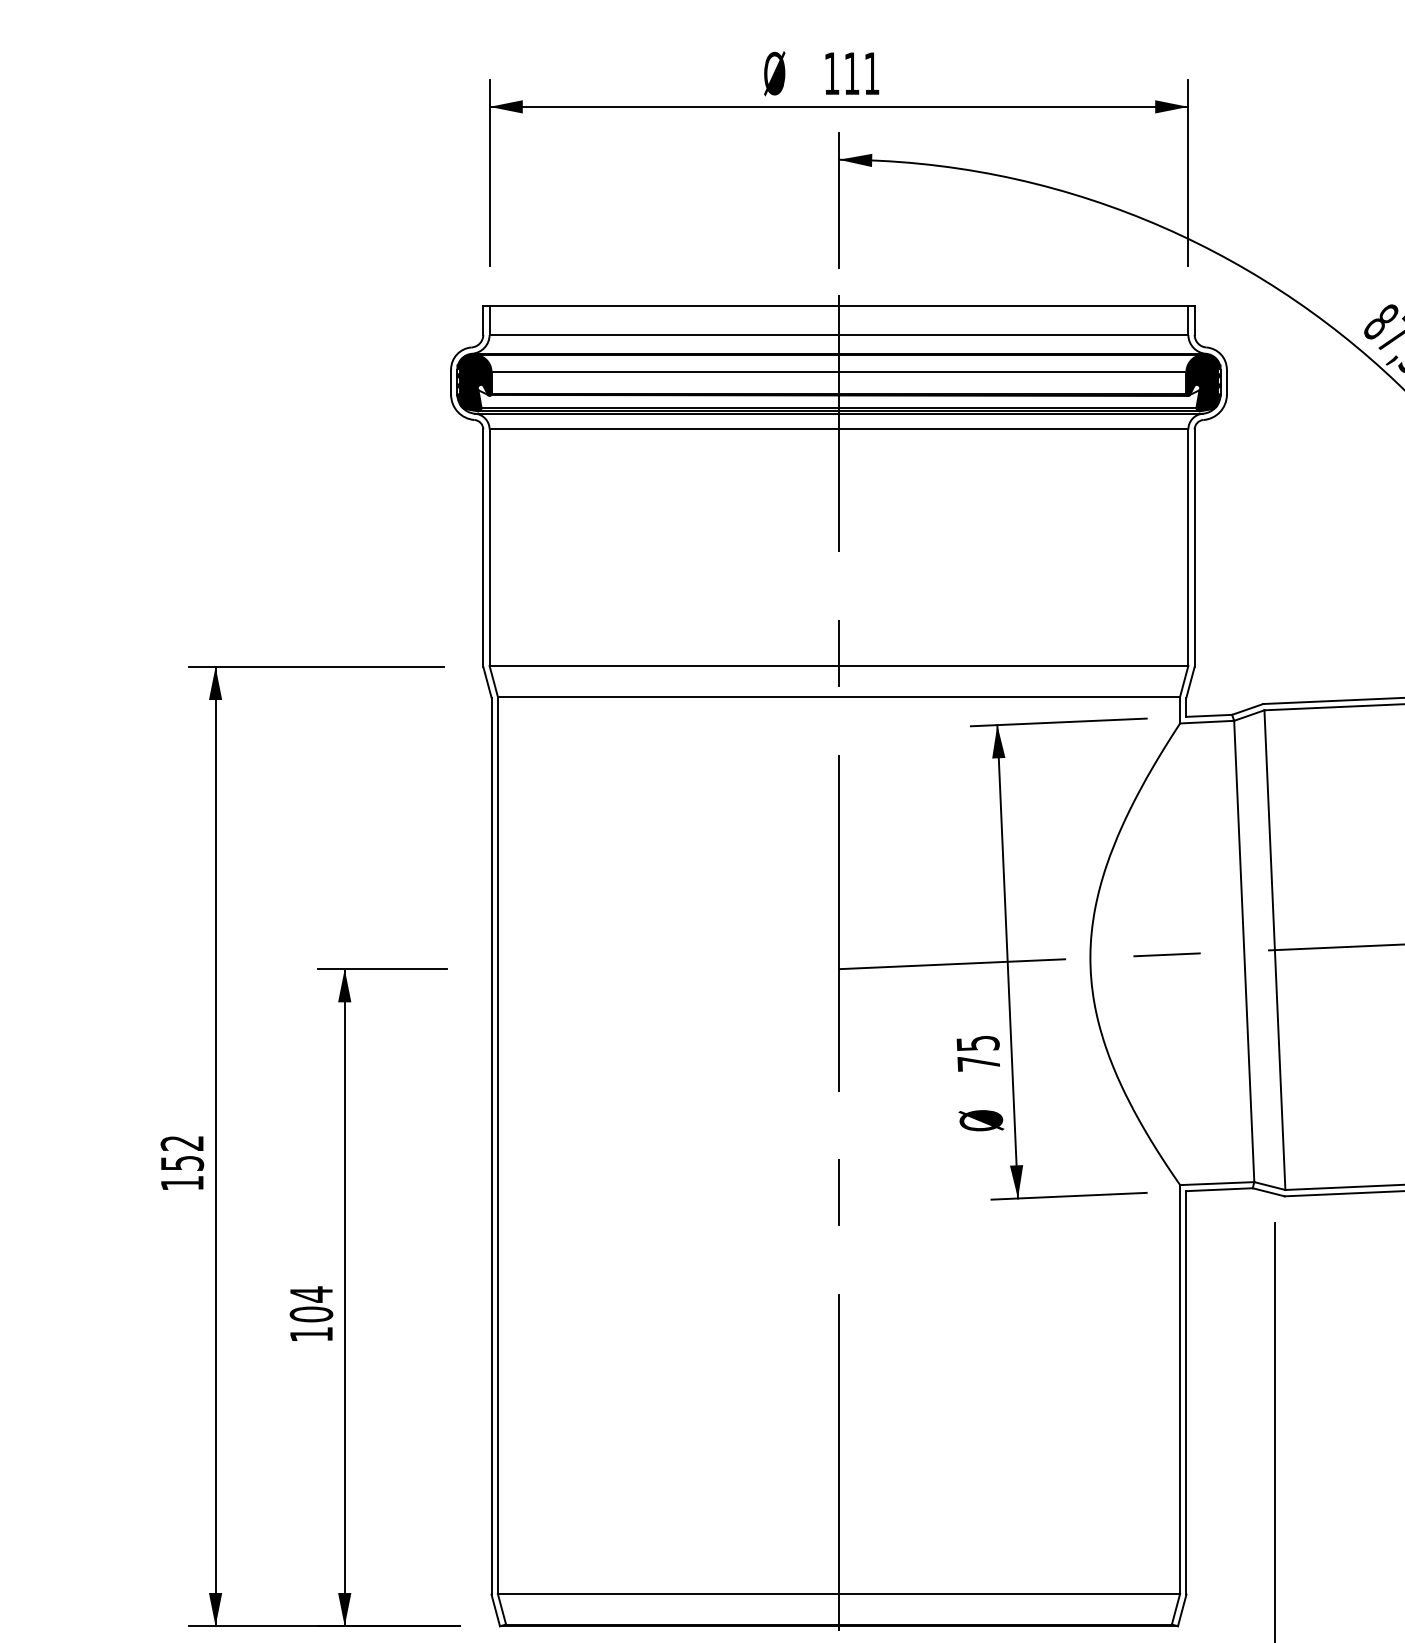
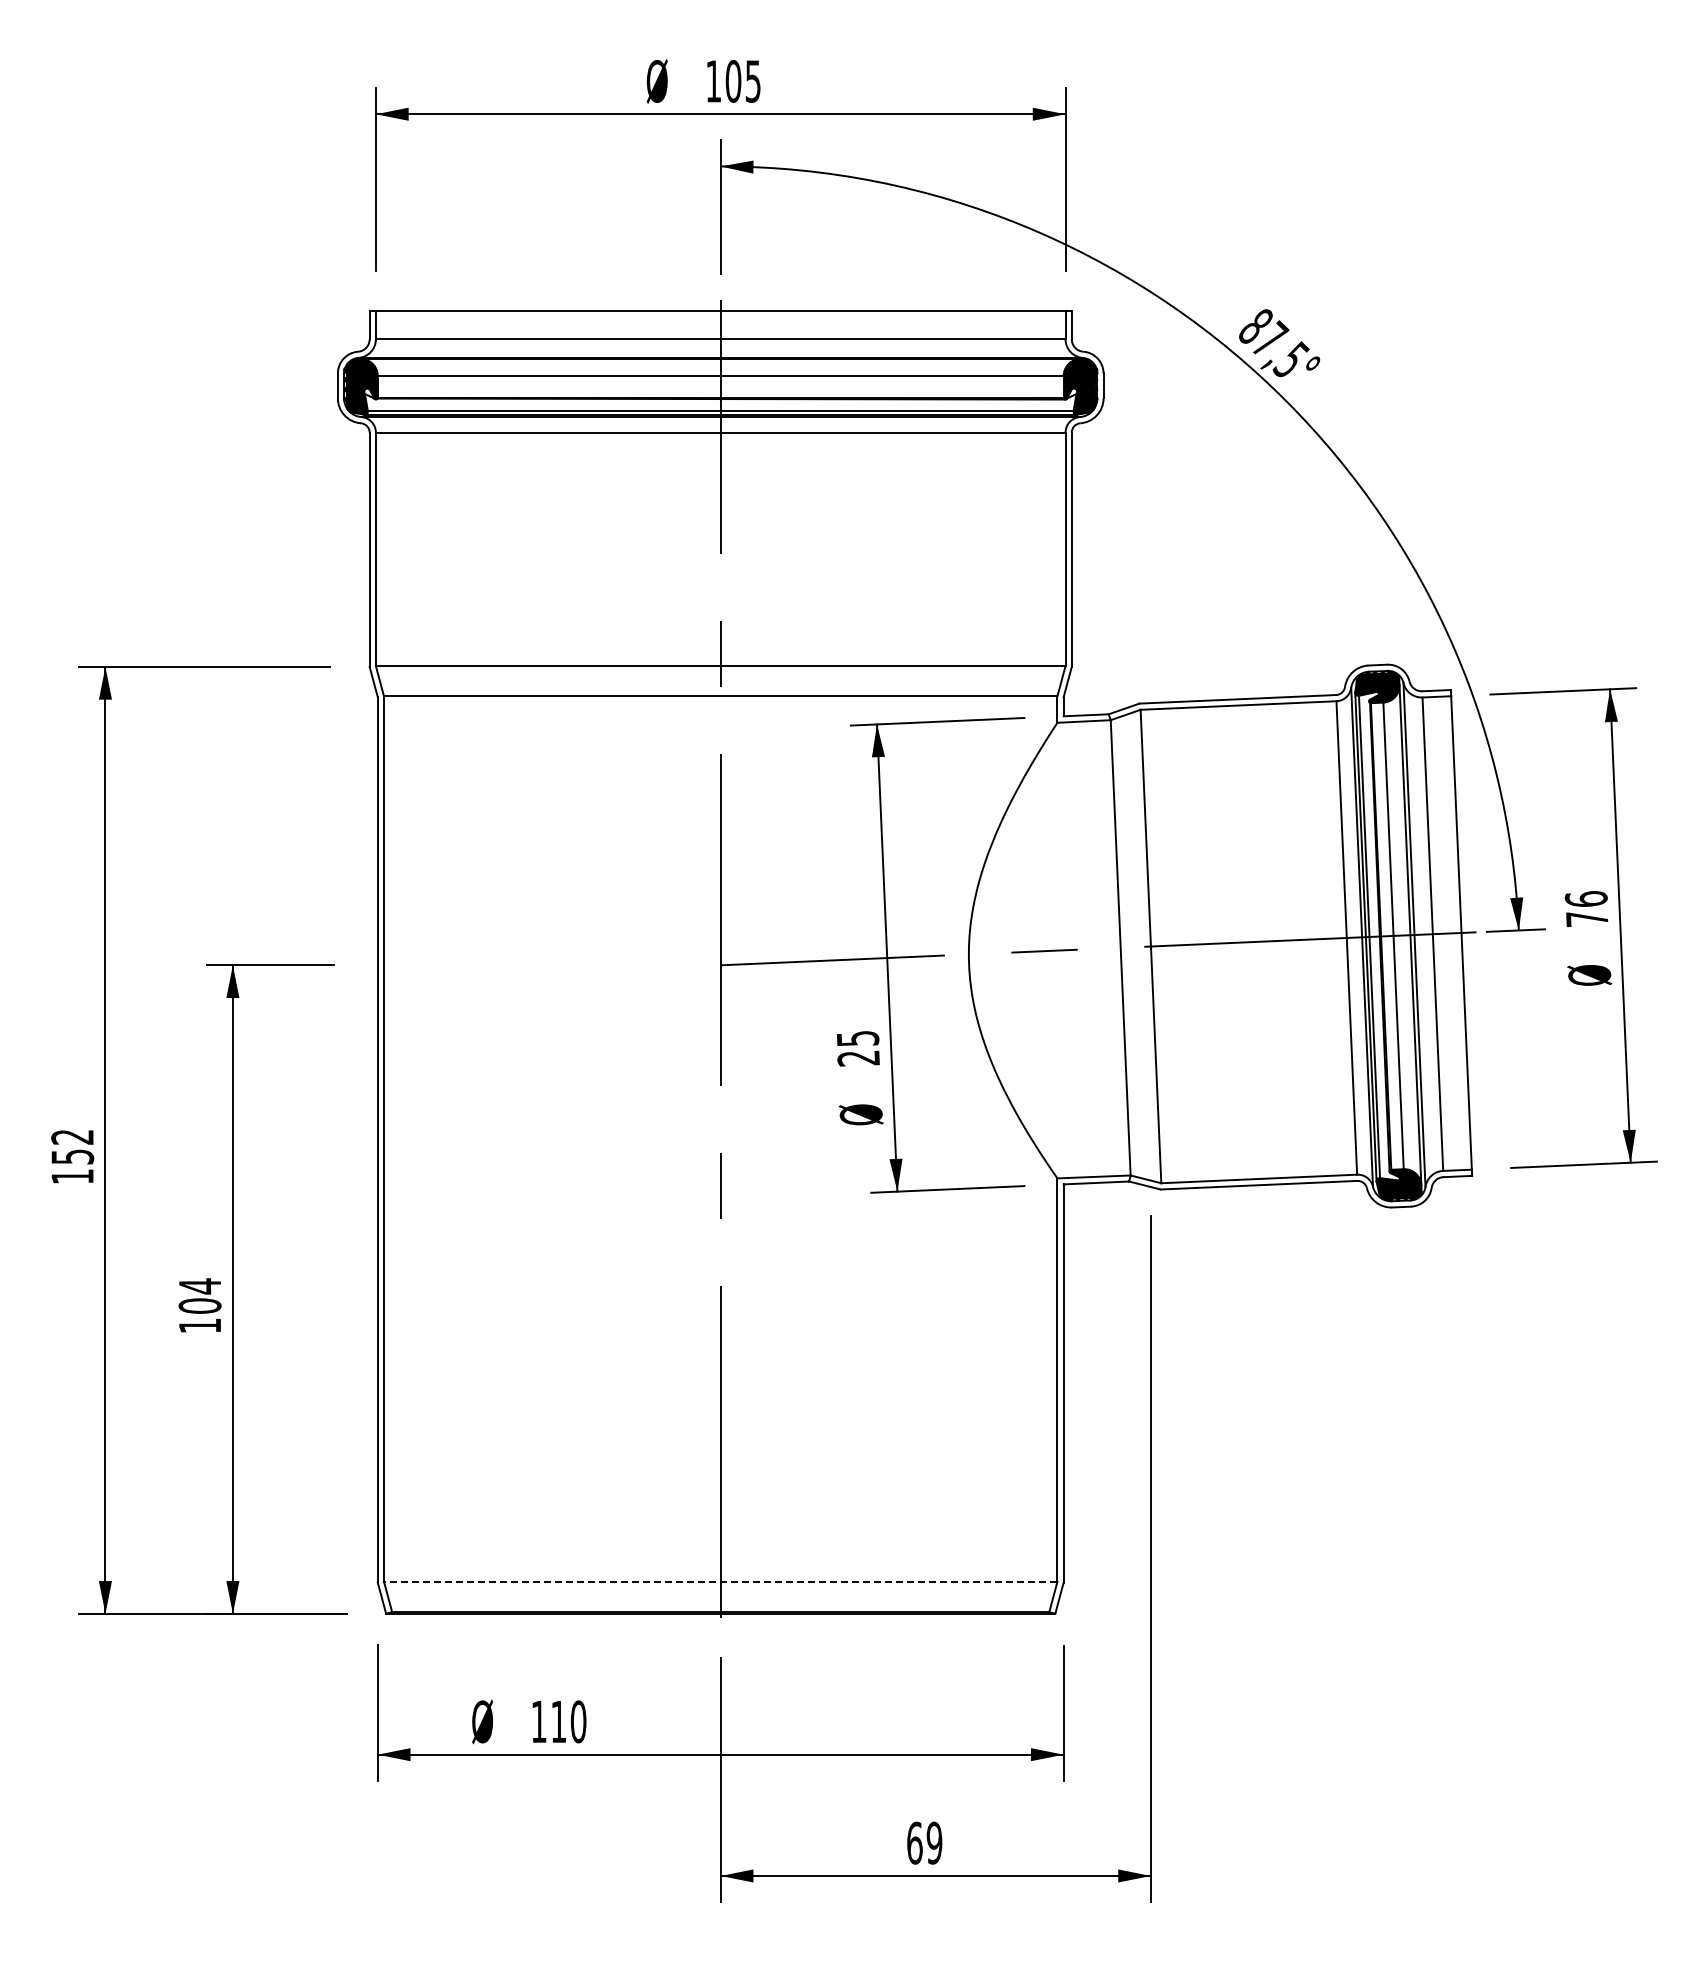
text: (861, 73) -> (742, 81), 111 -> 105
text: (978, 1063) -> (858, 1058), 75 -> 25
line: (838, 1593) -> (720, 1581), solid -> dashed

